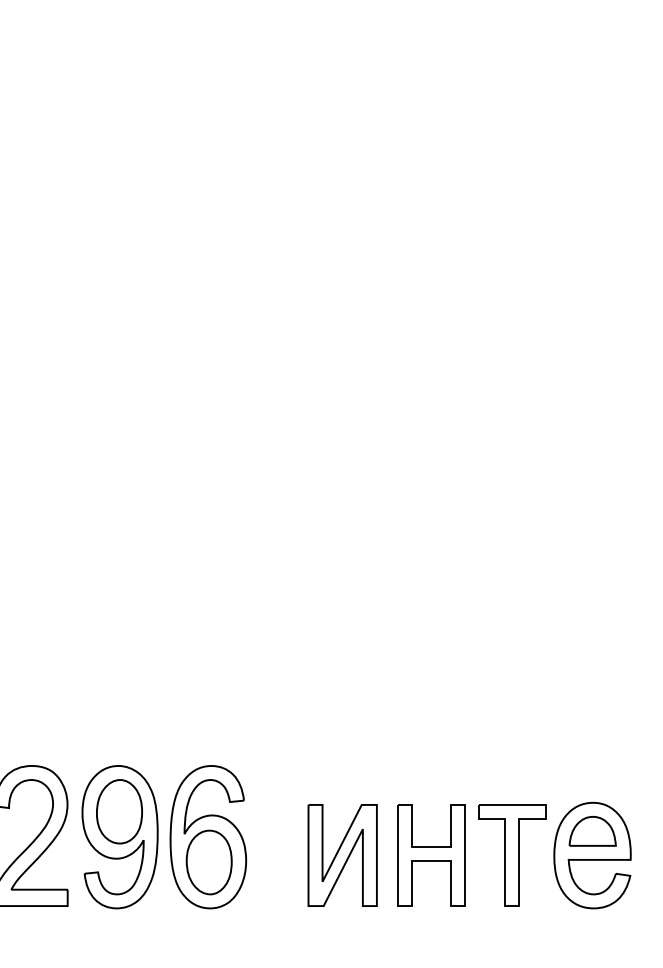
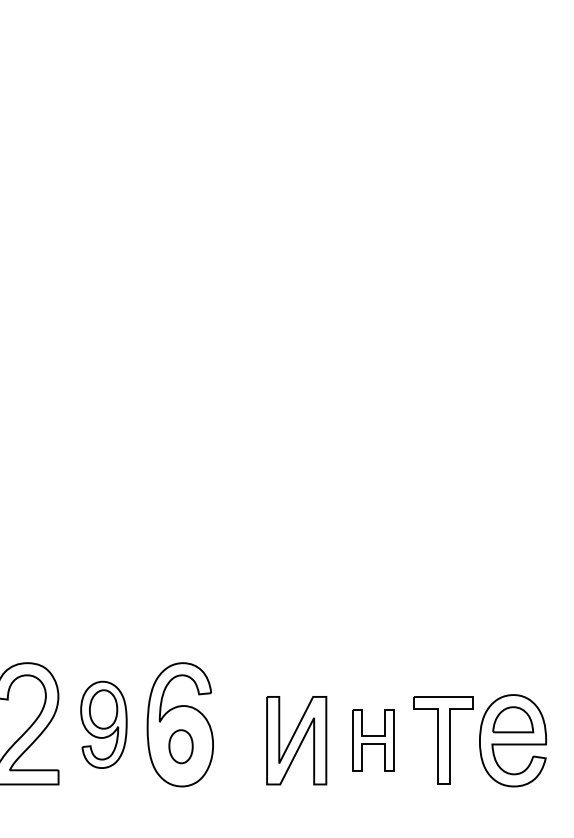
part: (119, 837) -> (103, 725), size x0.7
part: (431, 855) -> (373, 740), size x0.7
part: (208, 862) -> (180, 746), size x0.6

